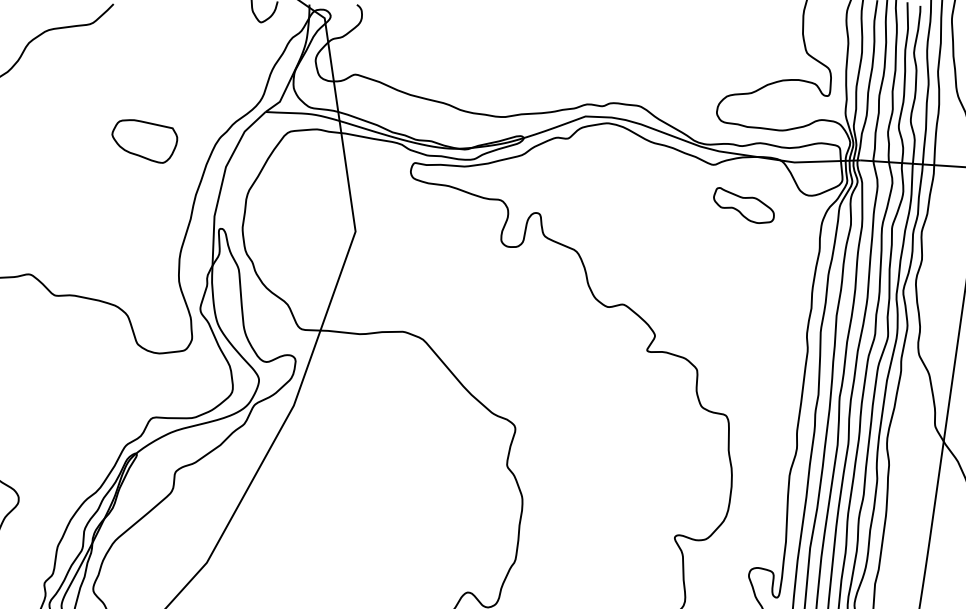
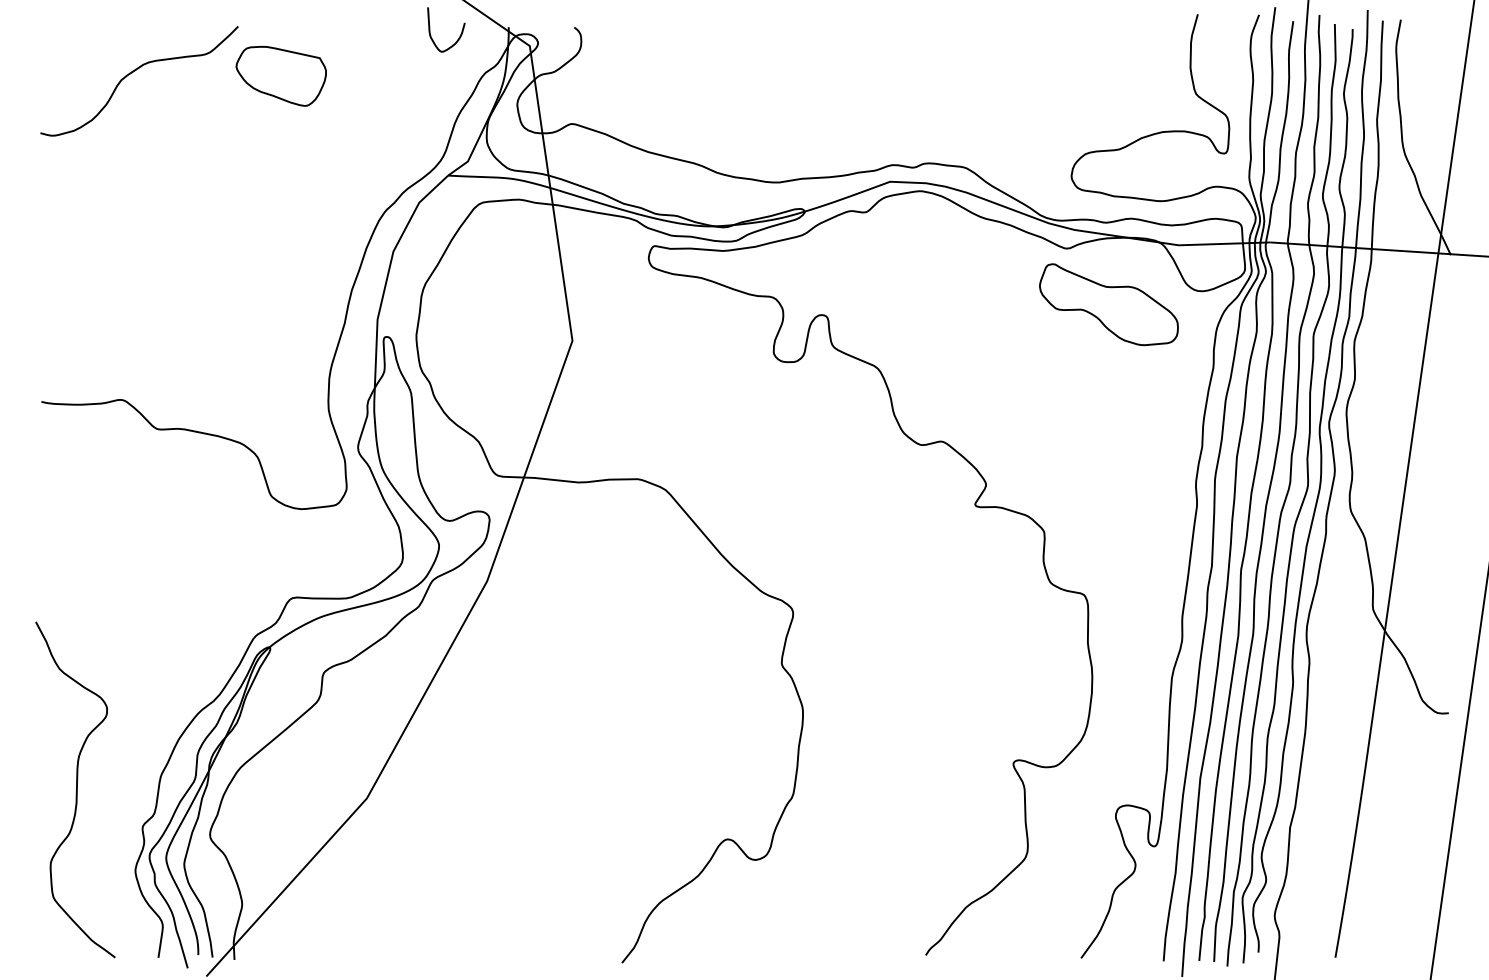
part: (144, 140) -> (280, 75), moved
part: (743, 205) -> (1108, 304), size x1.67

